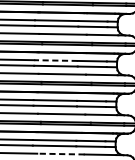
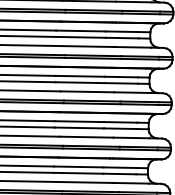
line: (56, 60) -> (80, 76), dashed -> solid
line: (60, 154) -> (85, 182), dashed -> solid

